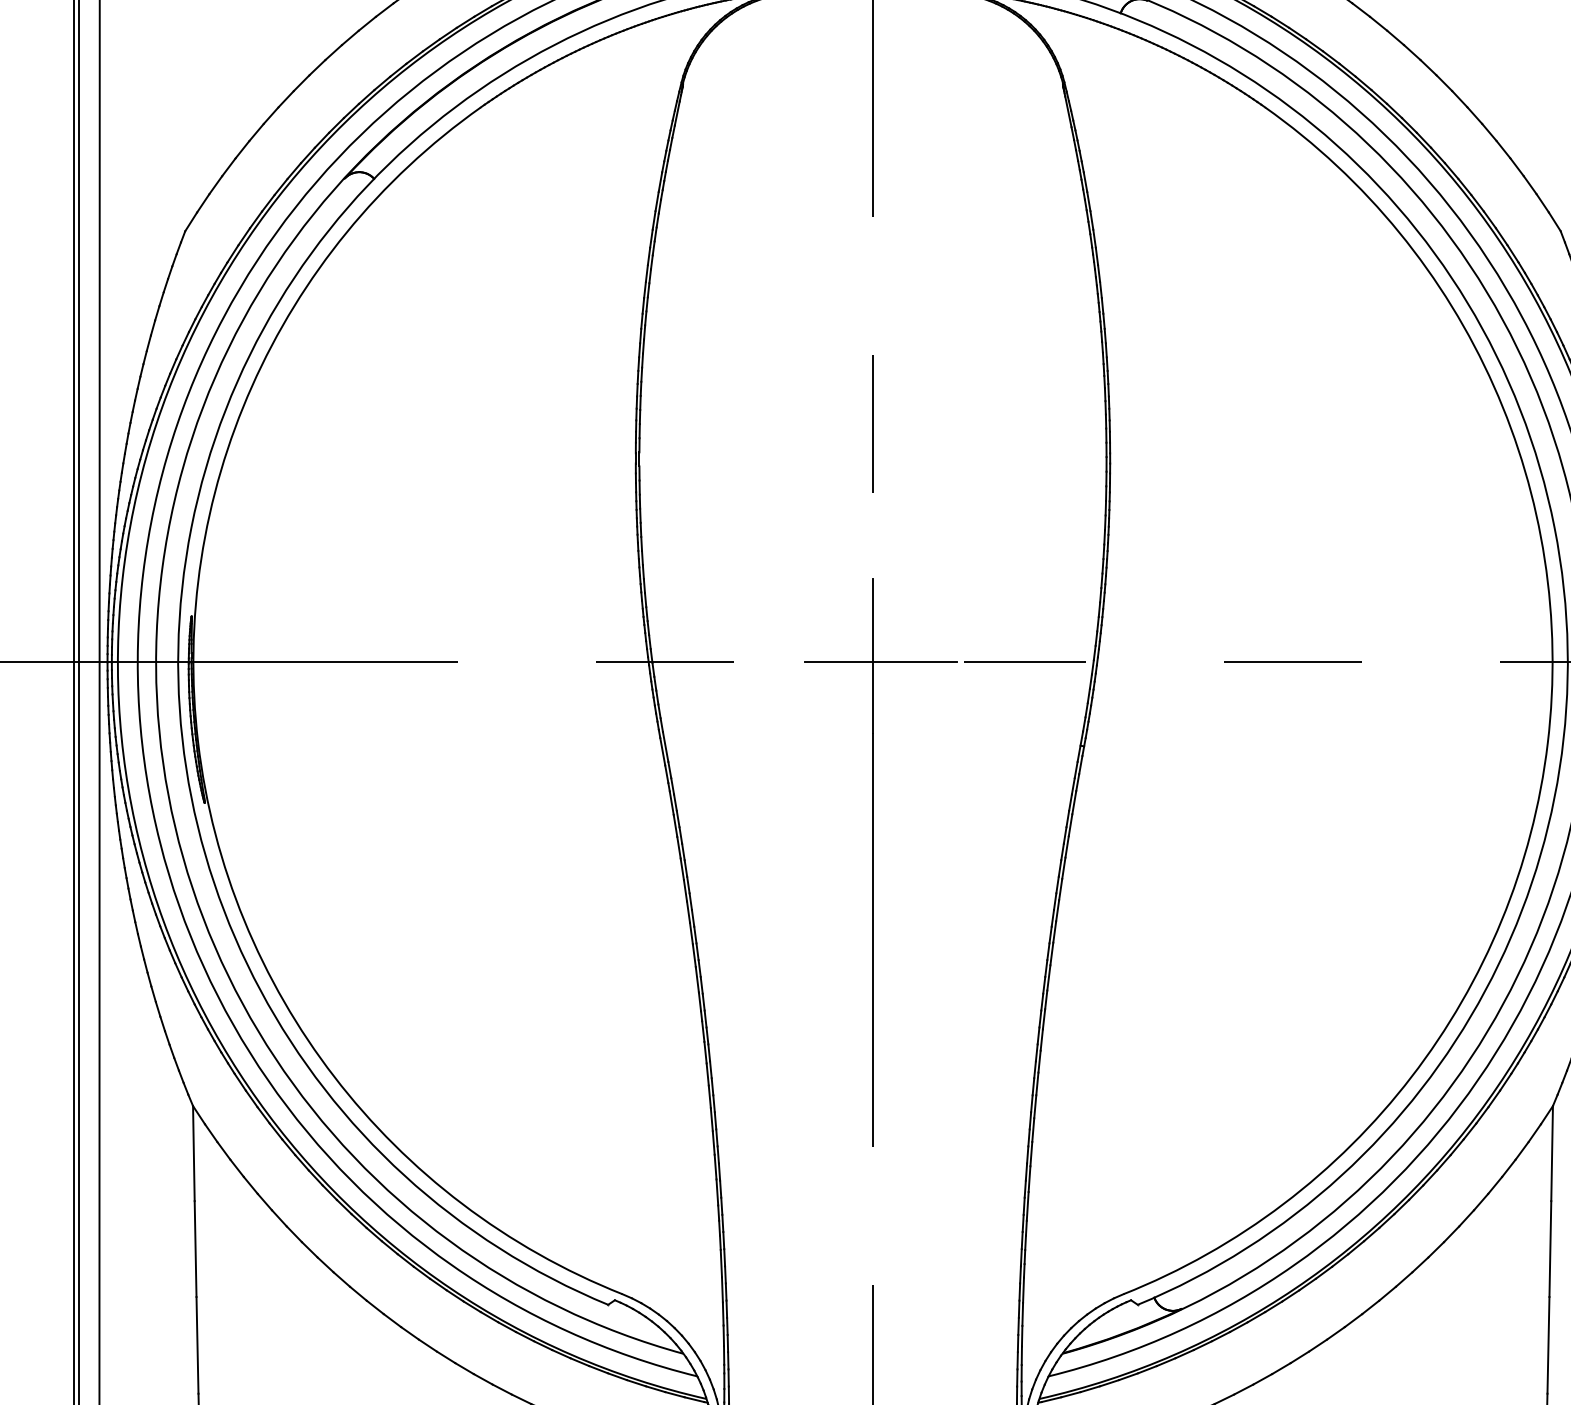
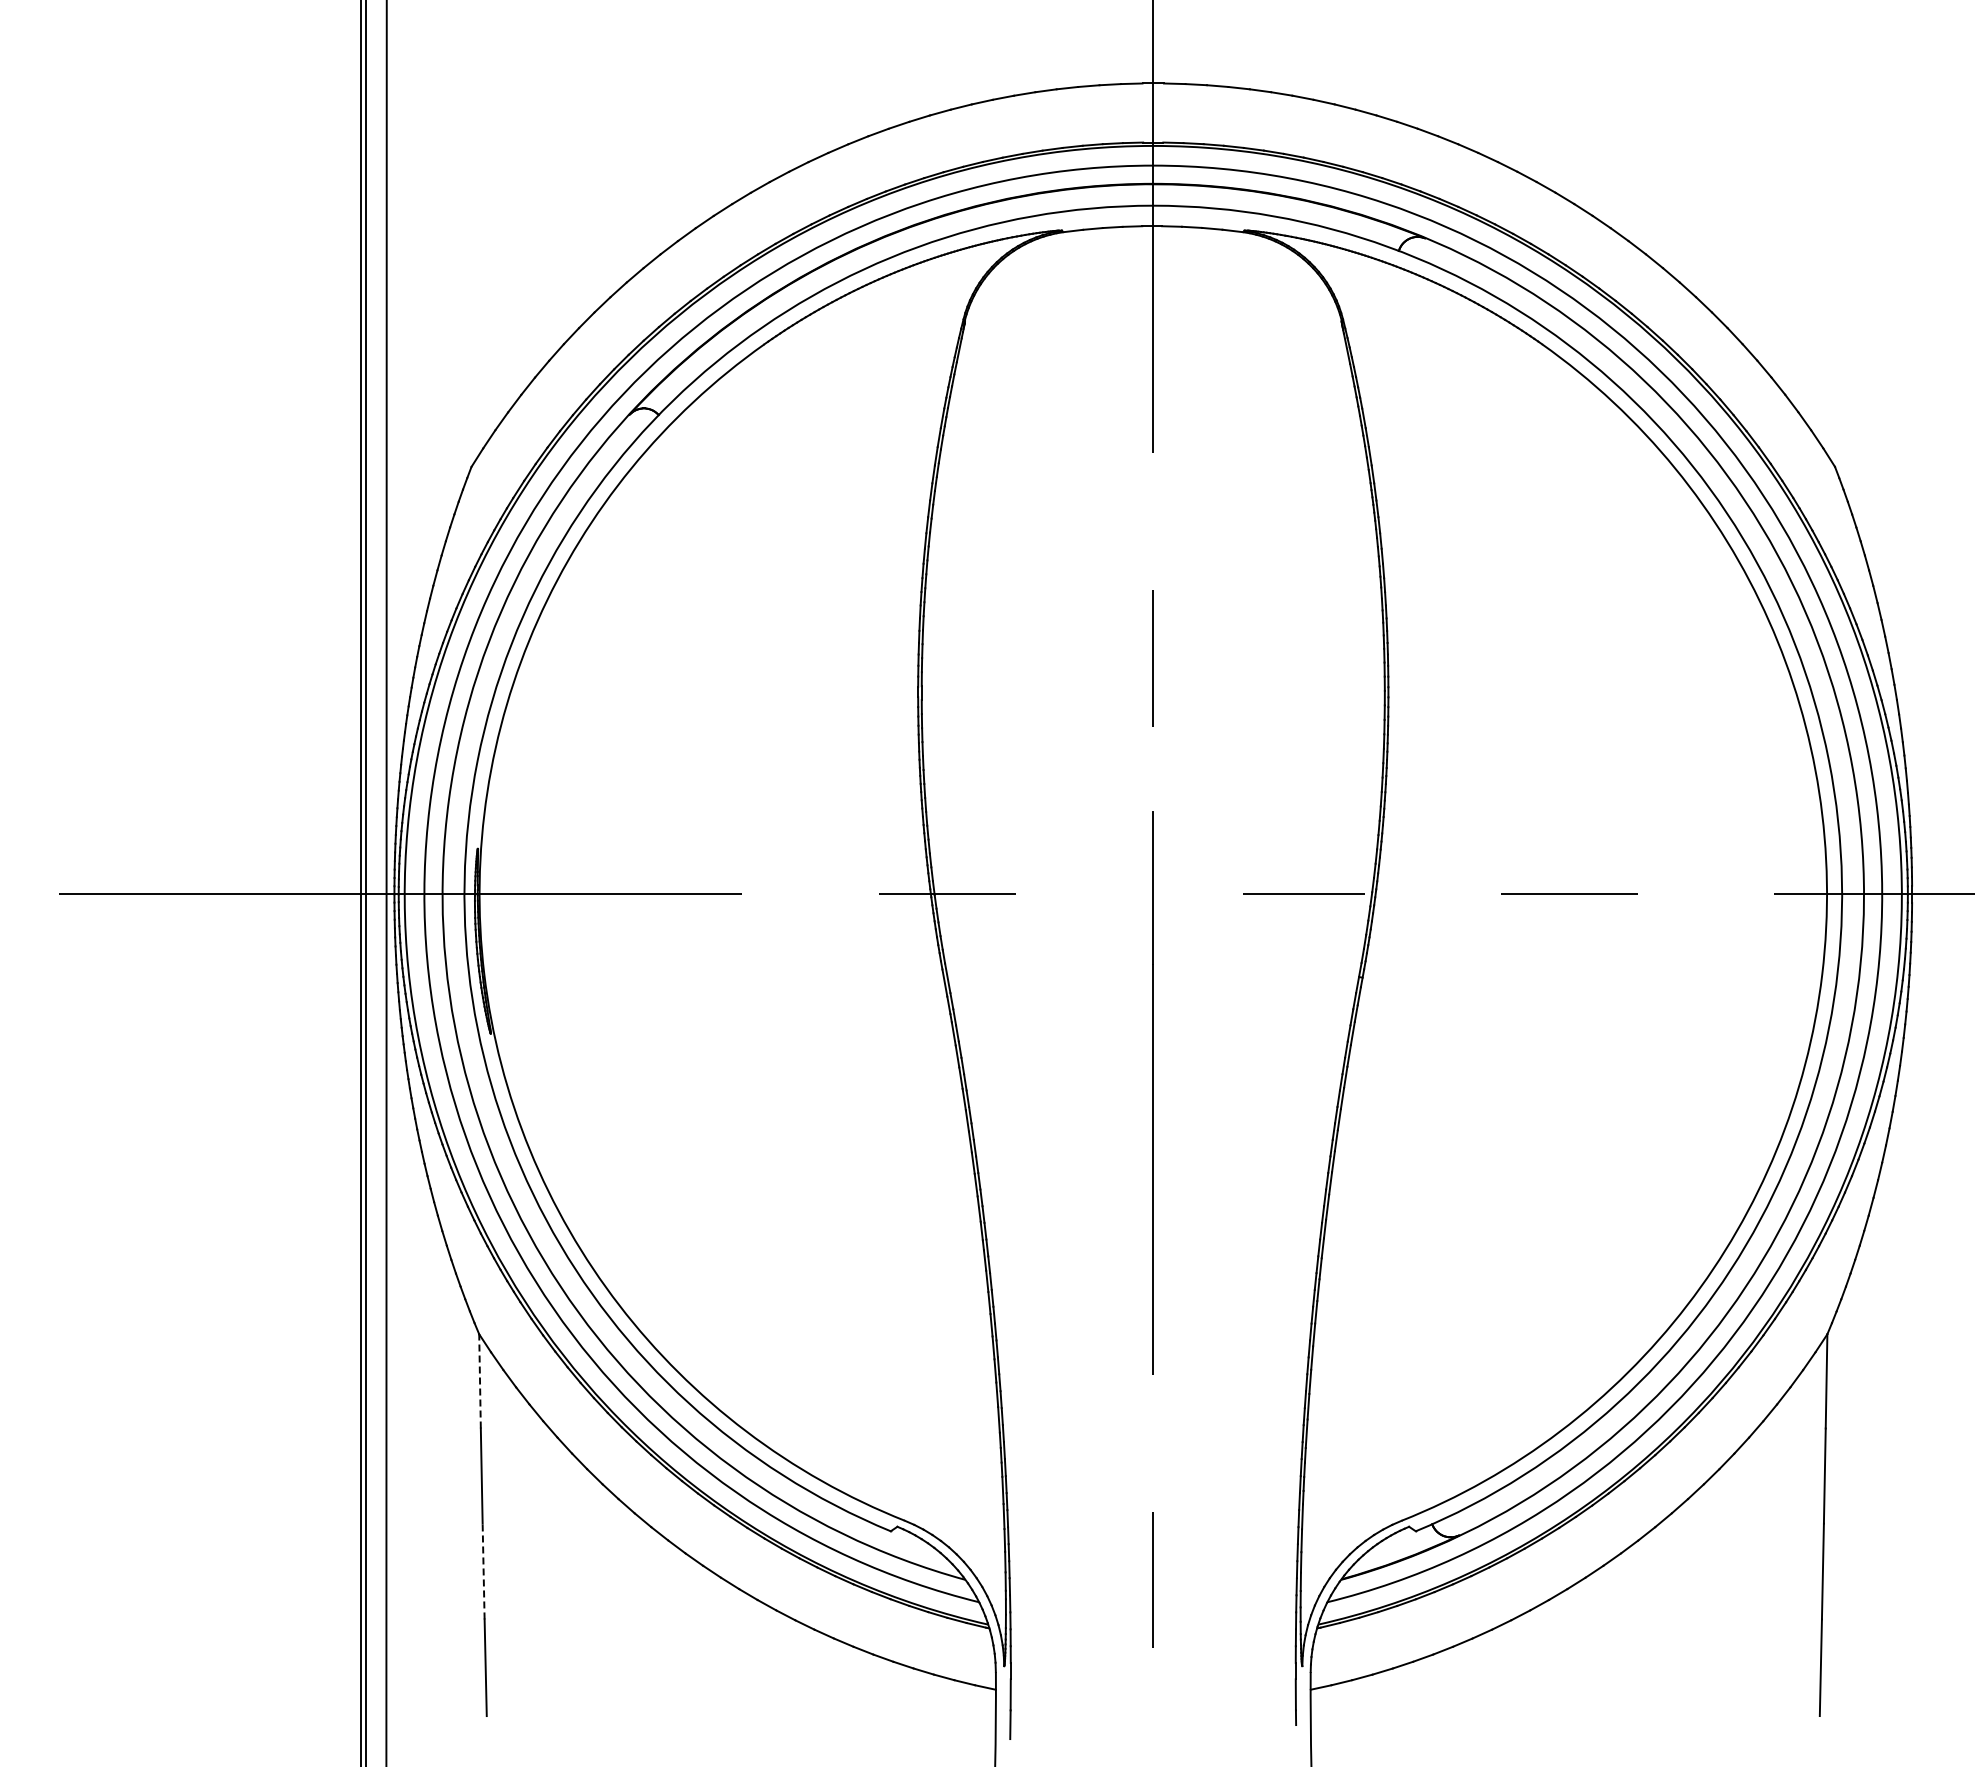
line: (880, 662) -> (1160, 894), removed
line: (194, 1152) -> (480, 1380), solid -> dashed
line: (197, 1345) -> (483, 1571), solid -> dashed

